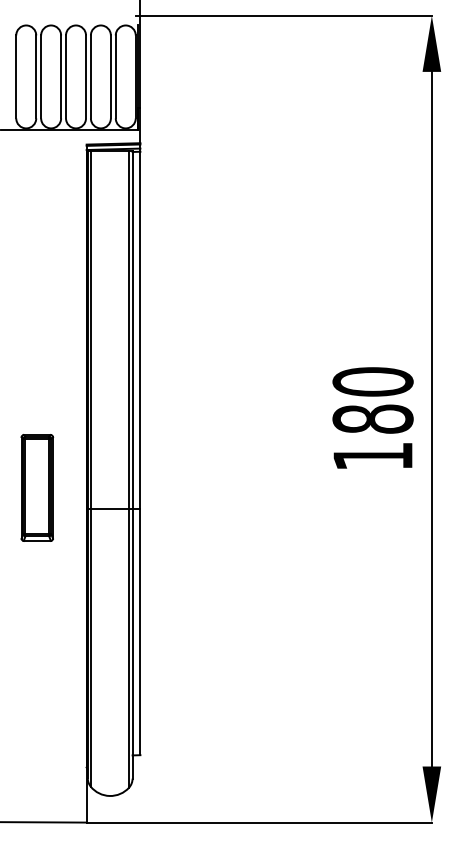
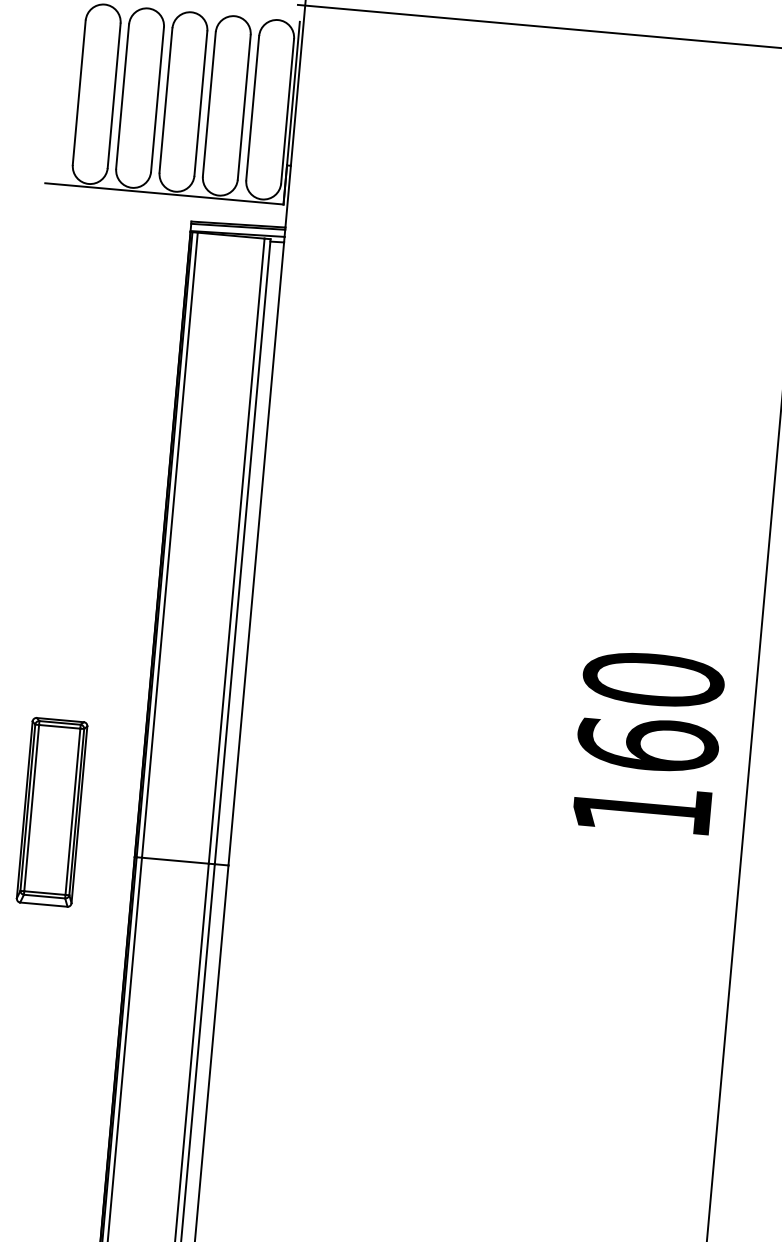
text: (372, 418) -> (647, 743), 180 -> 160

